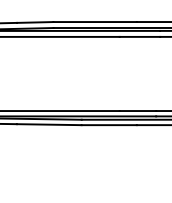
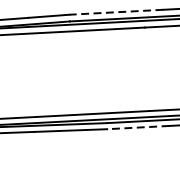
line: (95, 22) -> (116, 12), solid -> dashed
line: (109, 125) -> (138, 127), solid -> dashed

